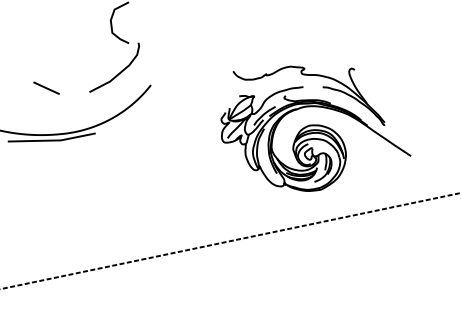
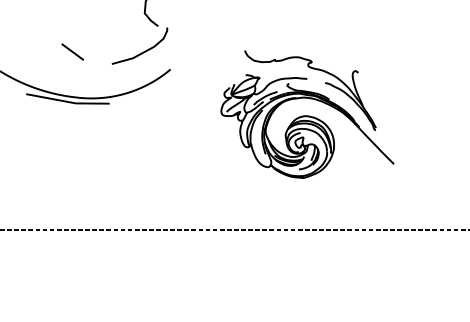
part: (311, 123) -> (307, 114), moved

